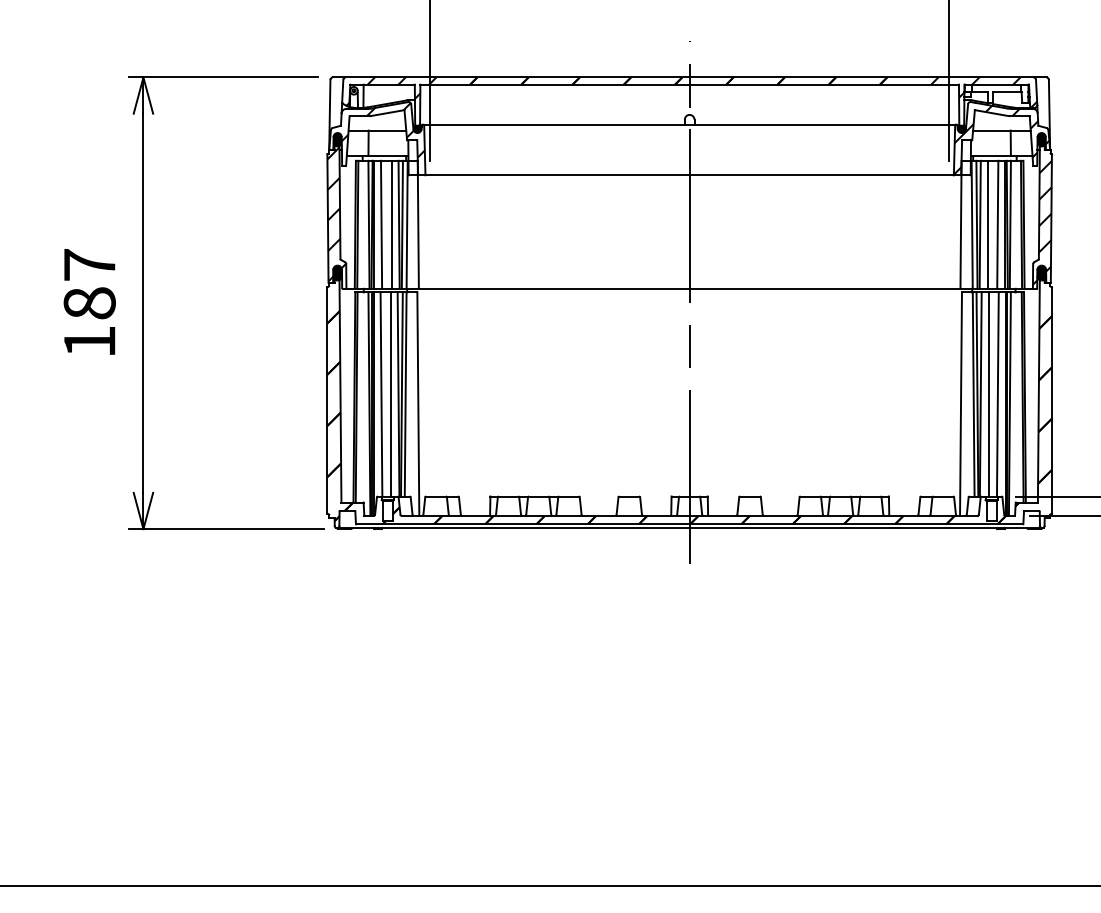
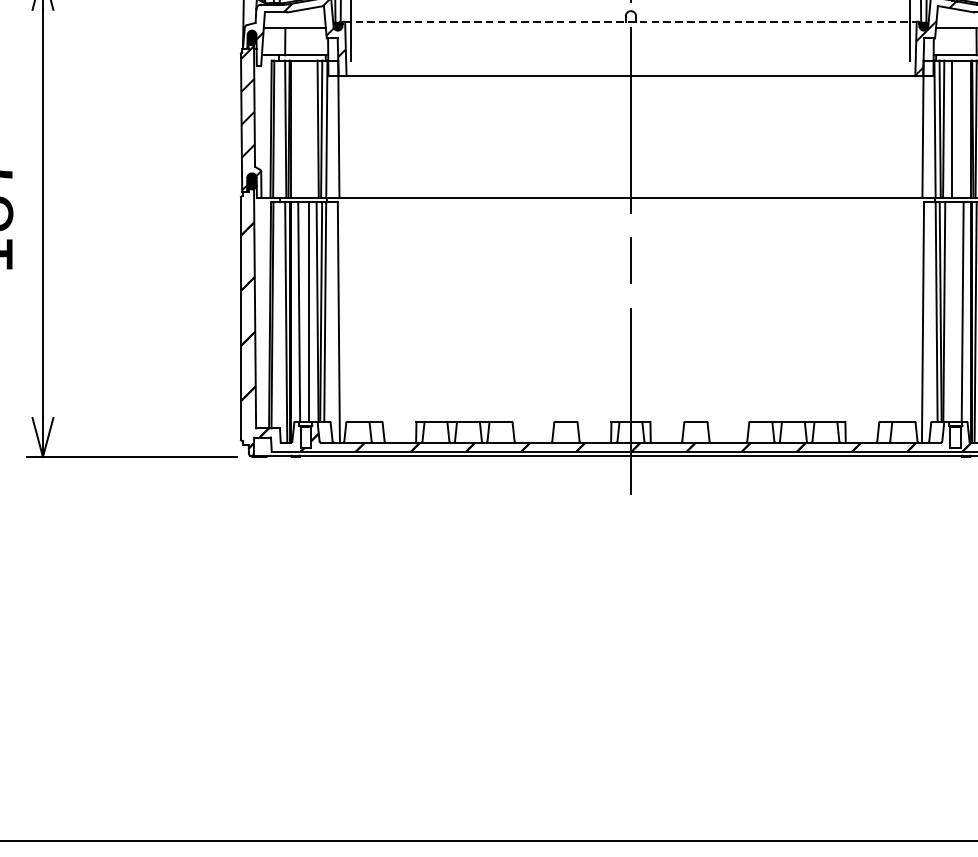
line: (689, 124) -> (630, 21), solid -> dashed
line: (381, 224) -> (299, 129), removed
line: (391, 224) -> (309, 129), removed
line: (997, 224) -> (962, 129), removed
line: (988, 394) -> (952, 312), removed

